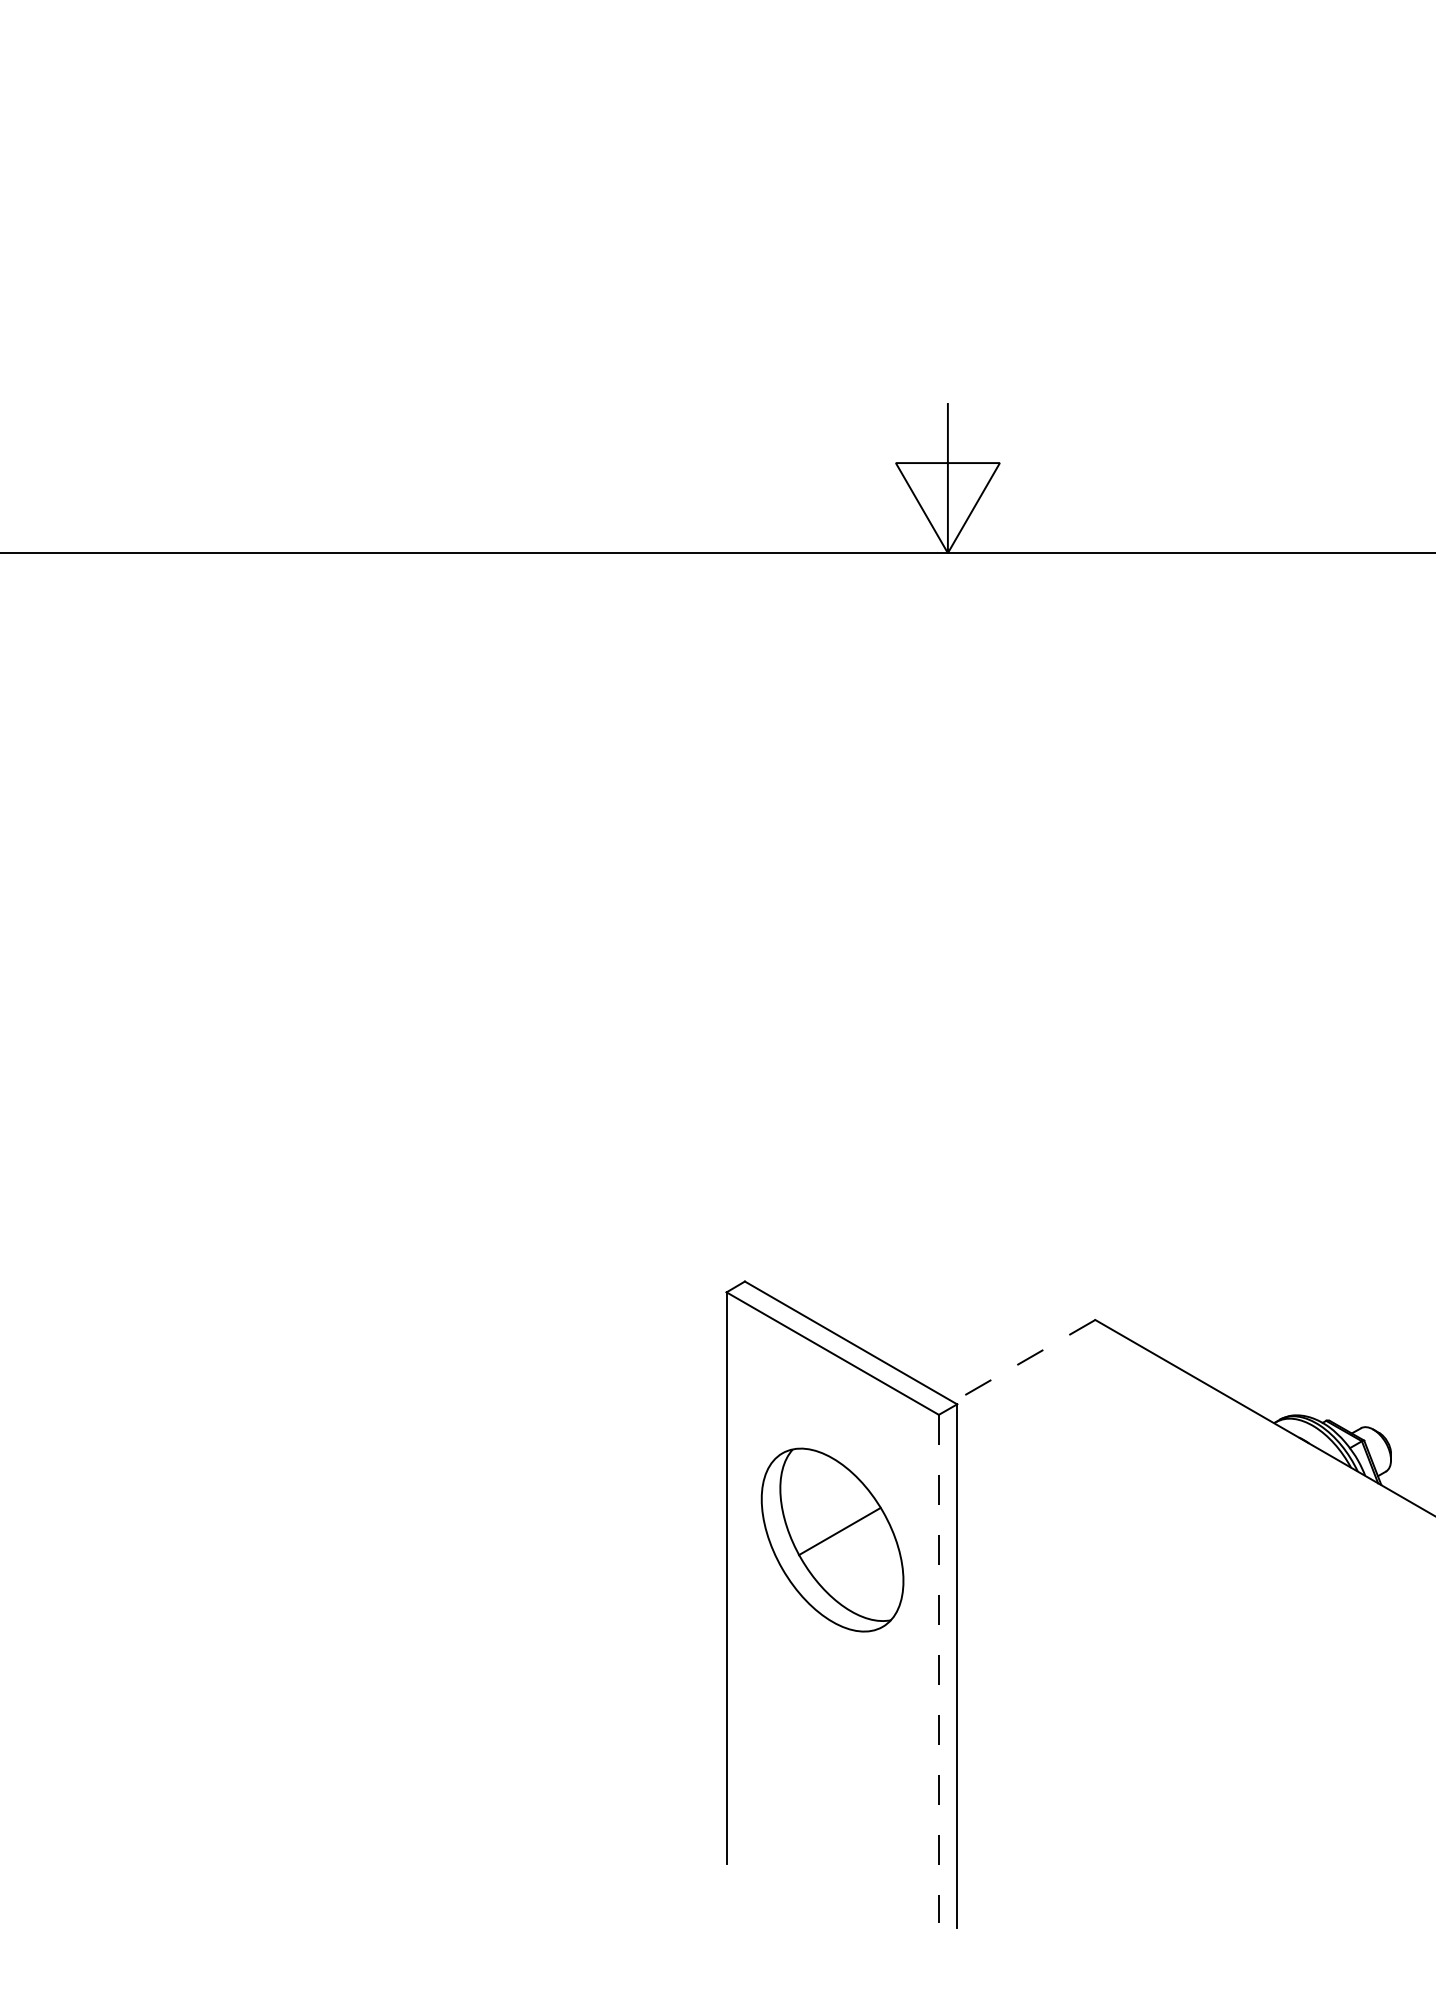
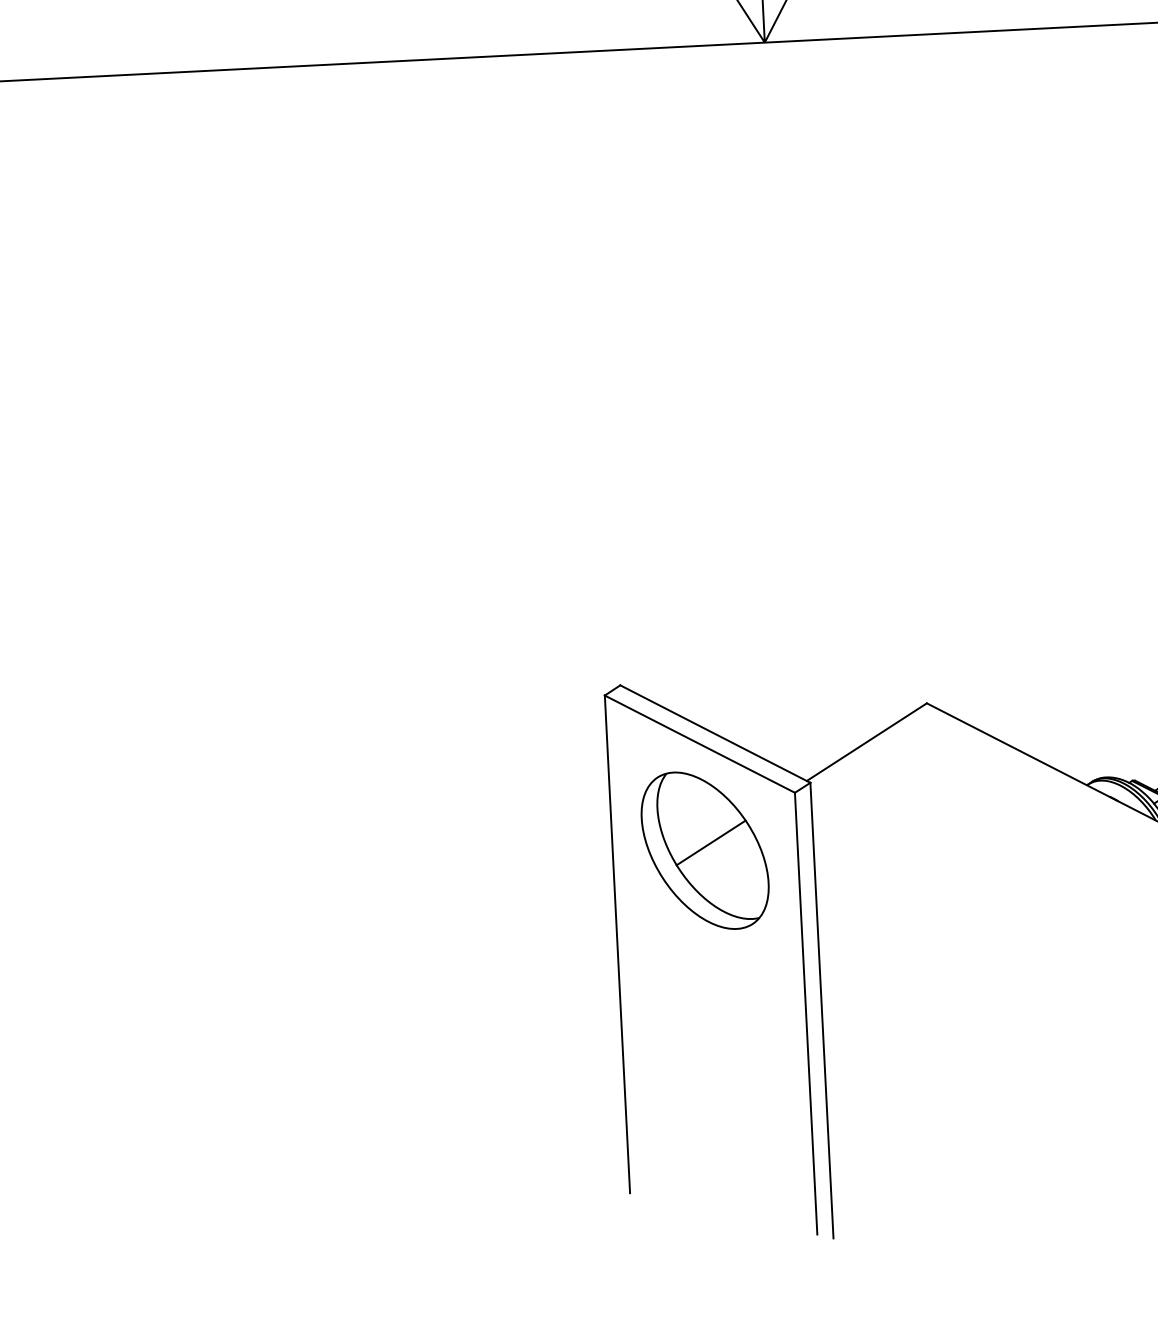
line: (1024, 1360) -> (867, 741), dashed -> solid
part: (832, 1539) -> (705, 850), moved
line: (938, 1668) -> (805, 1013), dashed -> solid

